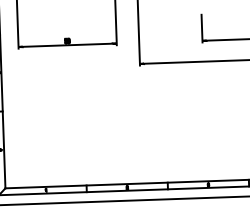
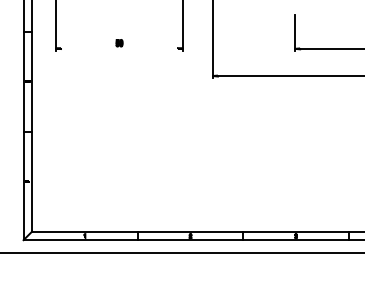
line: (67, 45) -> (119, 48), removed

